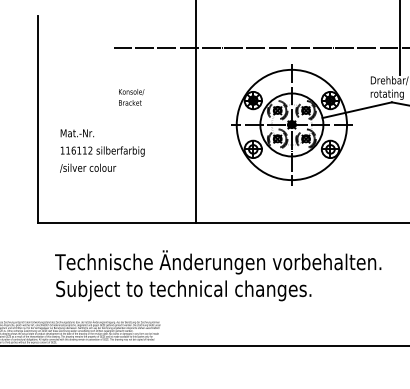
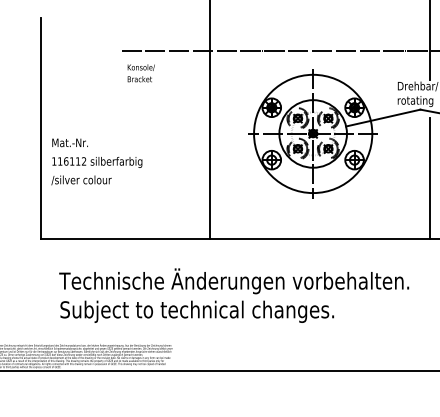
text: (130, 97) -> (140, 73), moved
text: (101, 150) -> (96, 161), moved
line: (400, 165) -> (429, 177), added

